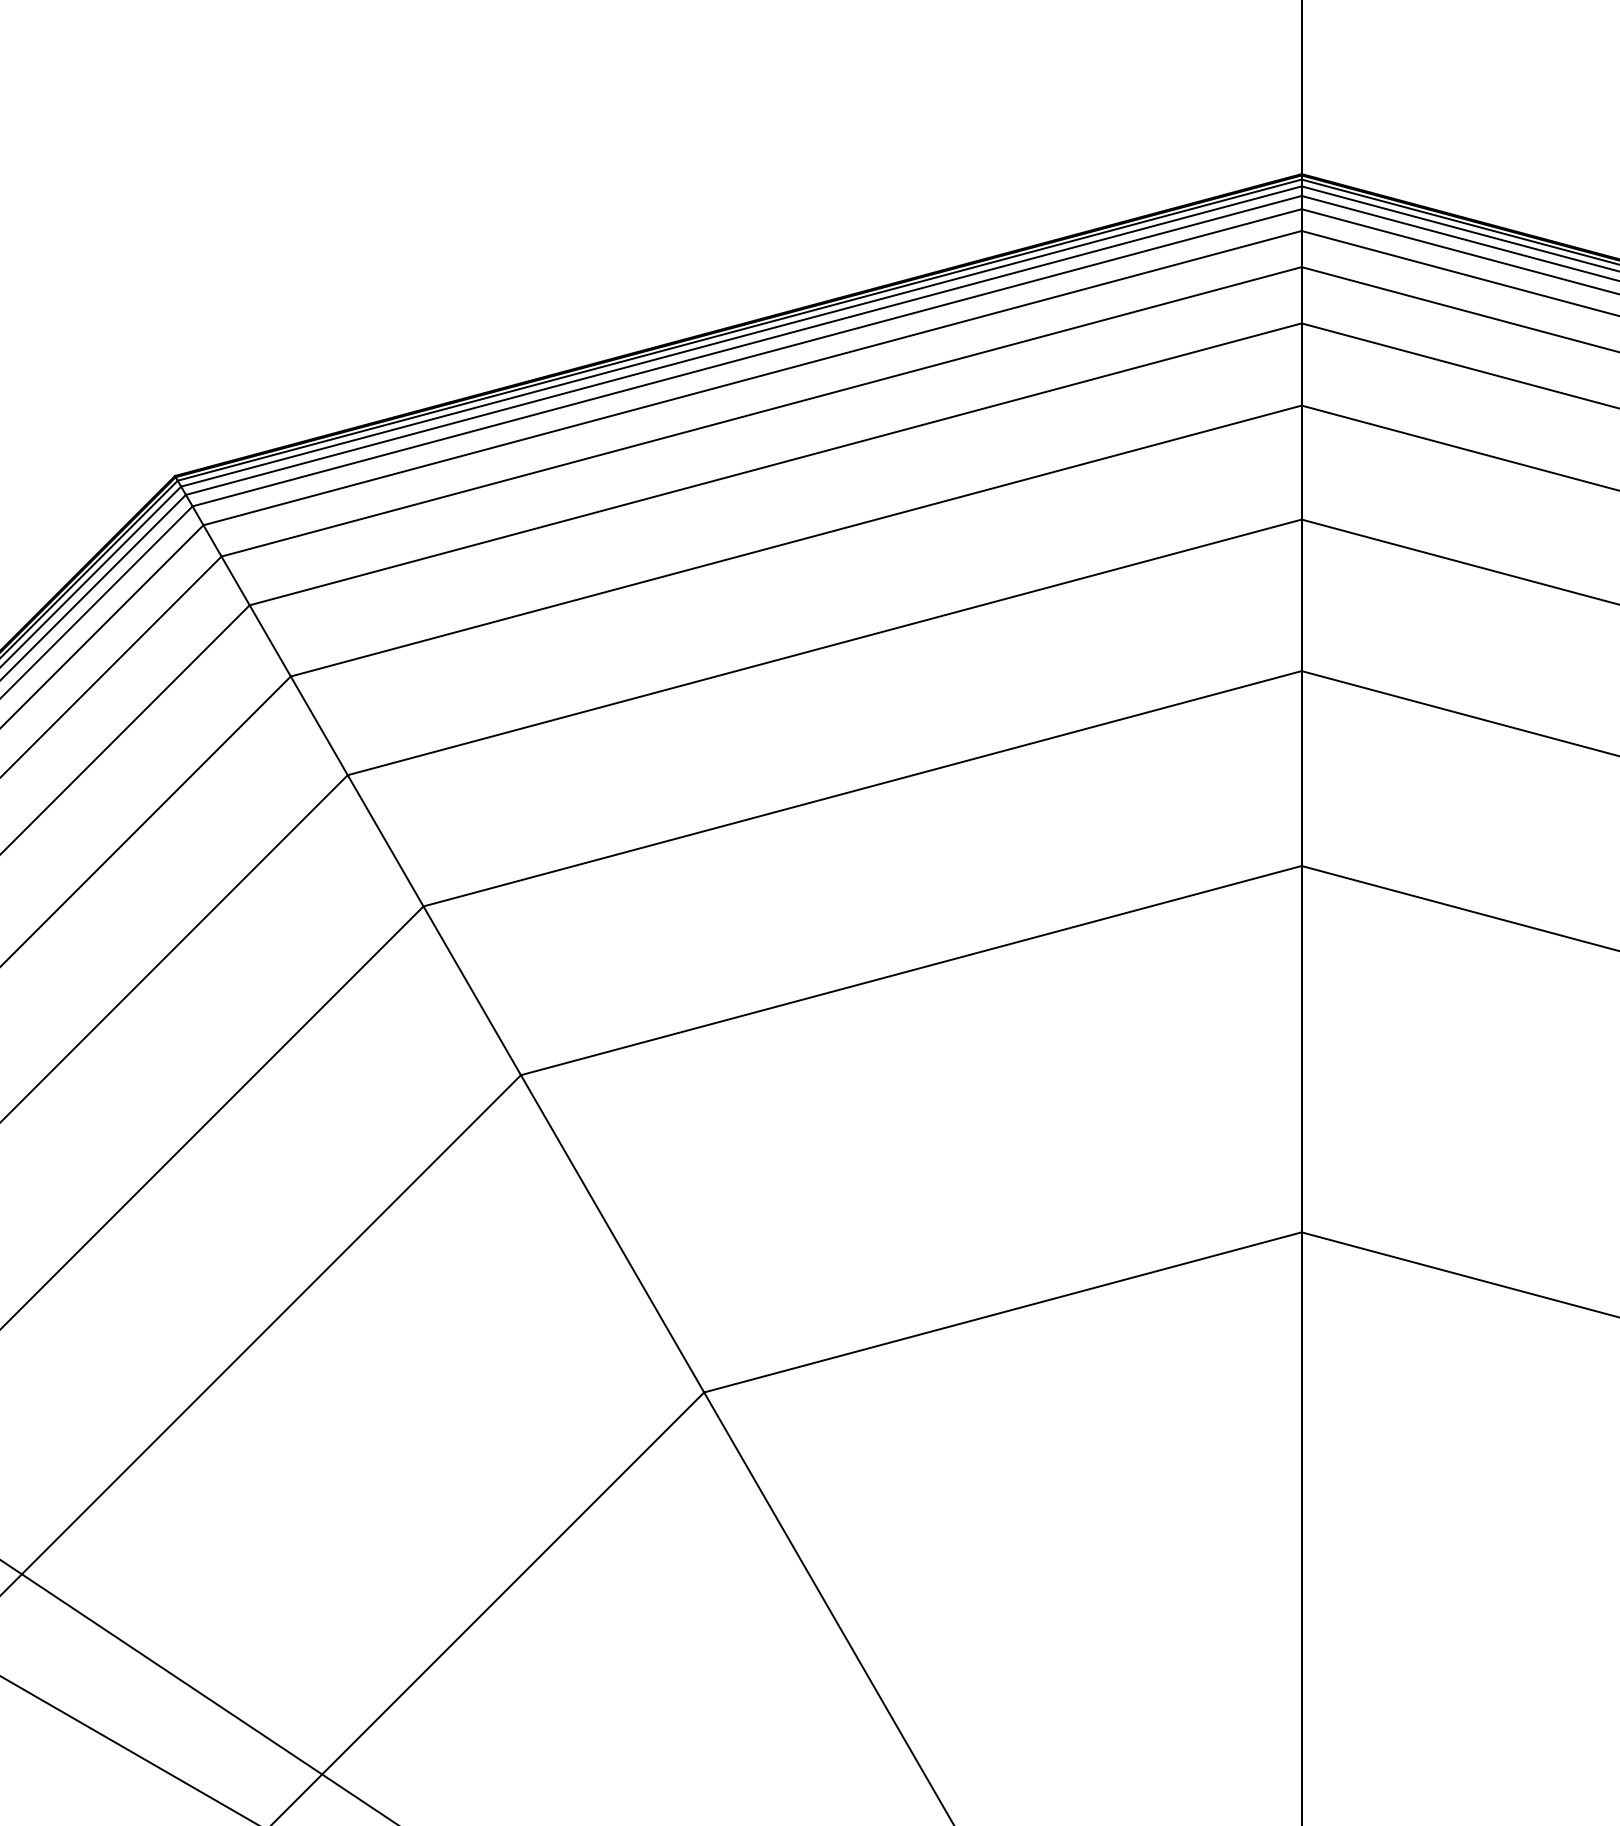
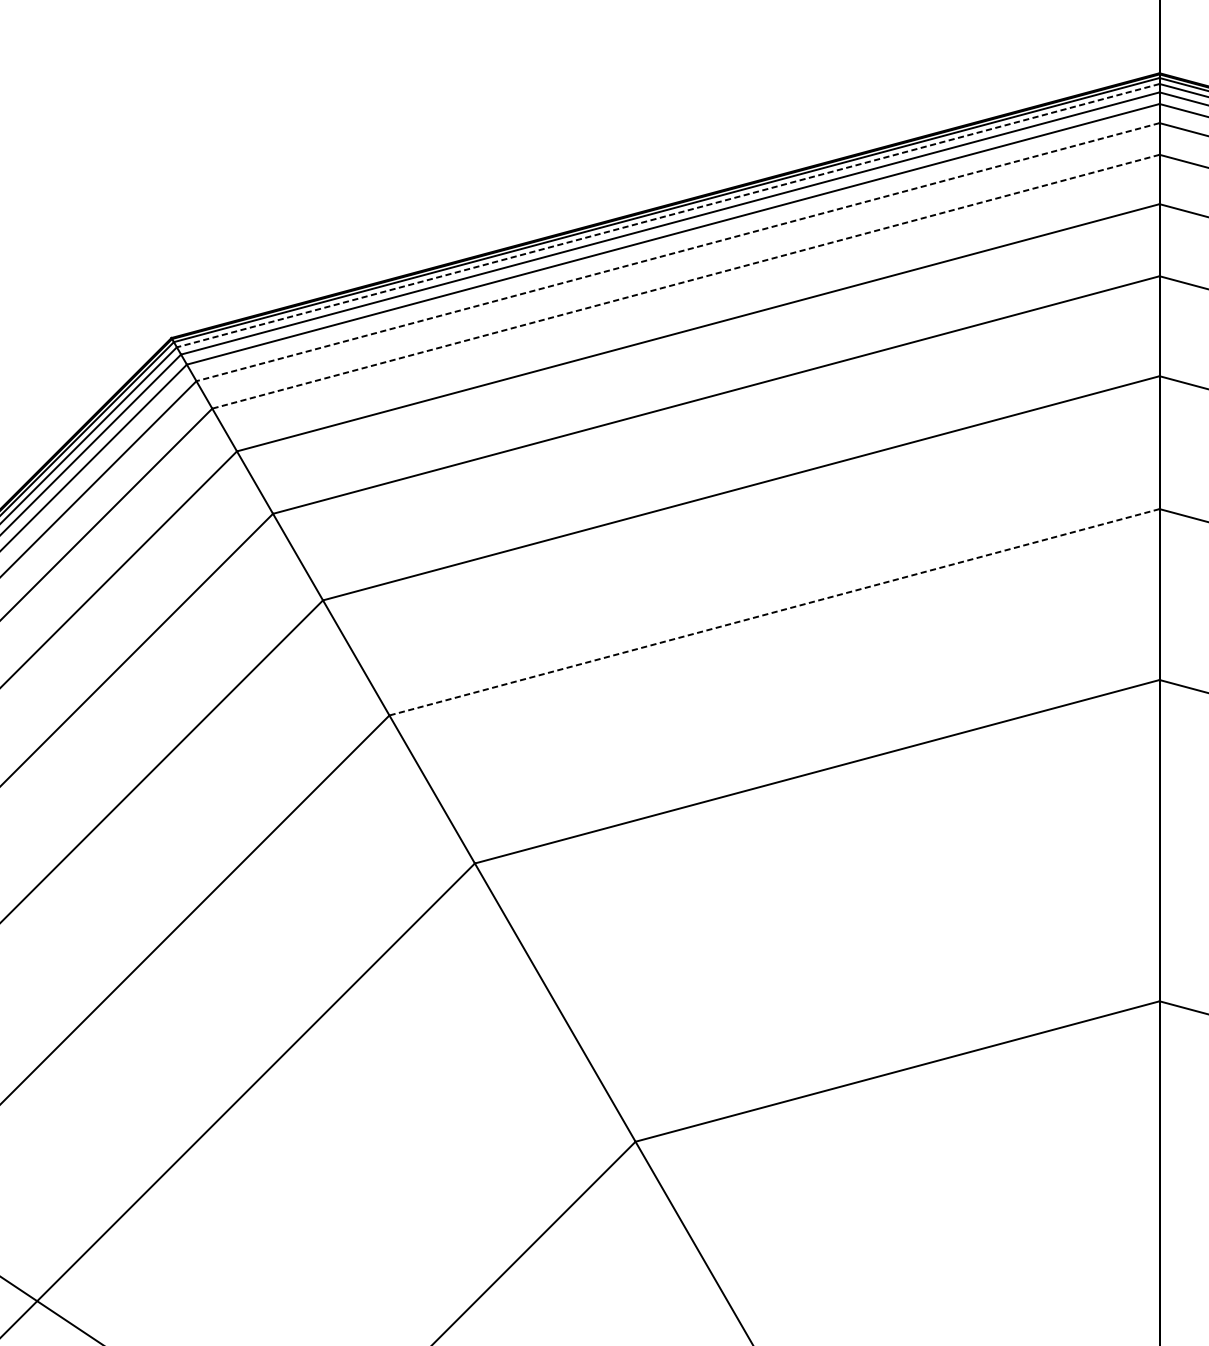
line: (740, 336) -> (667, 215), solid -> dashed
line: (752, 378) -> (677, 252), solid -> dashed
line: (761, 411) -> (685, 281), solid -> dashed
line: (862, 788) -> (774, 612), solid -> dashed

